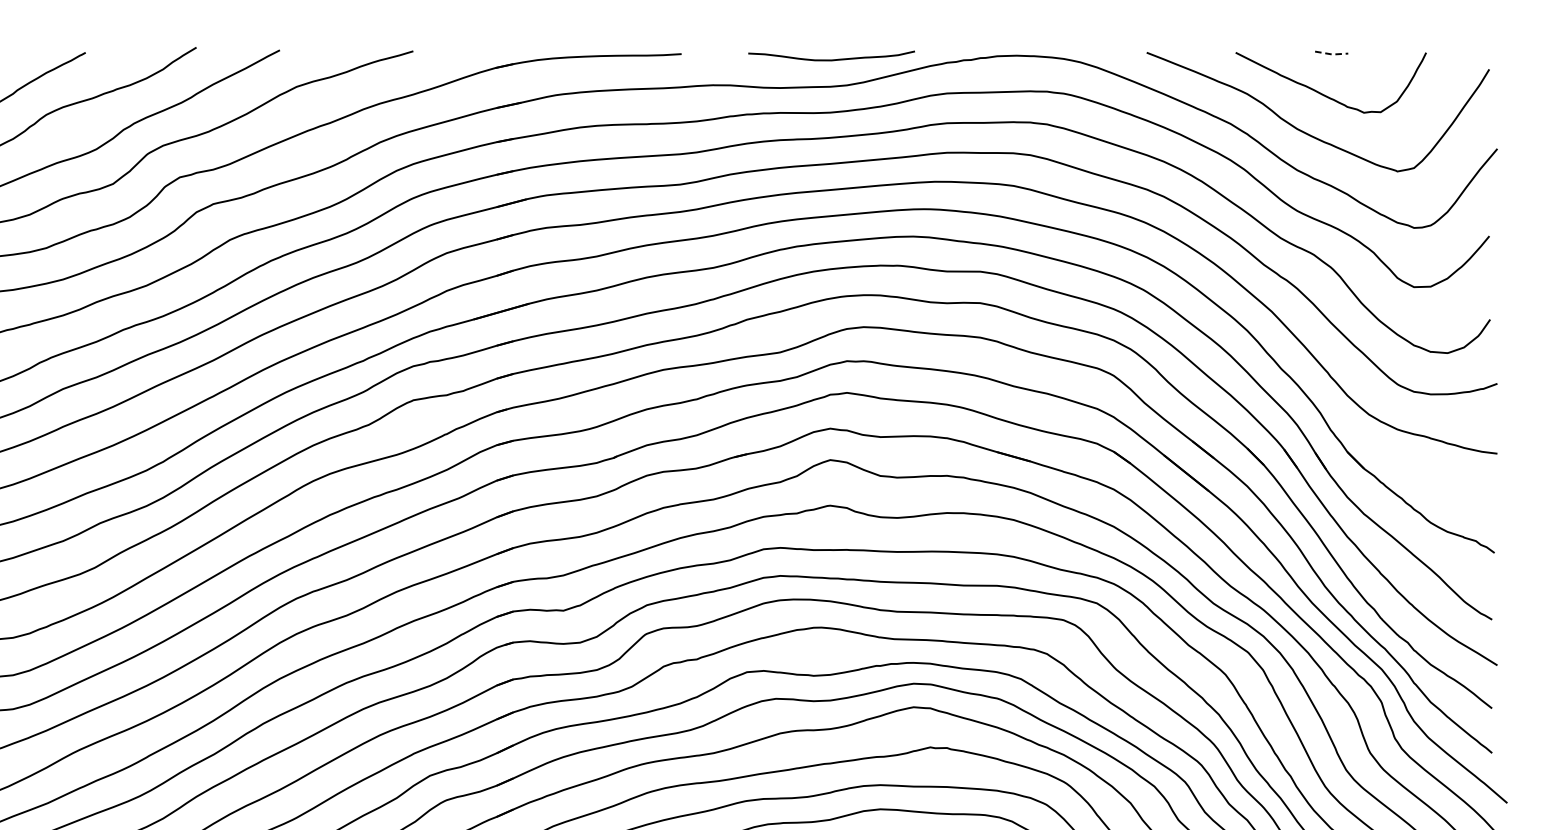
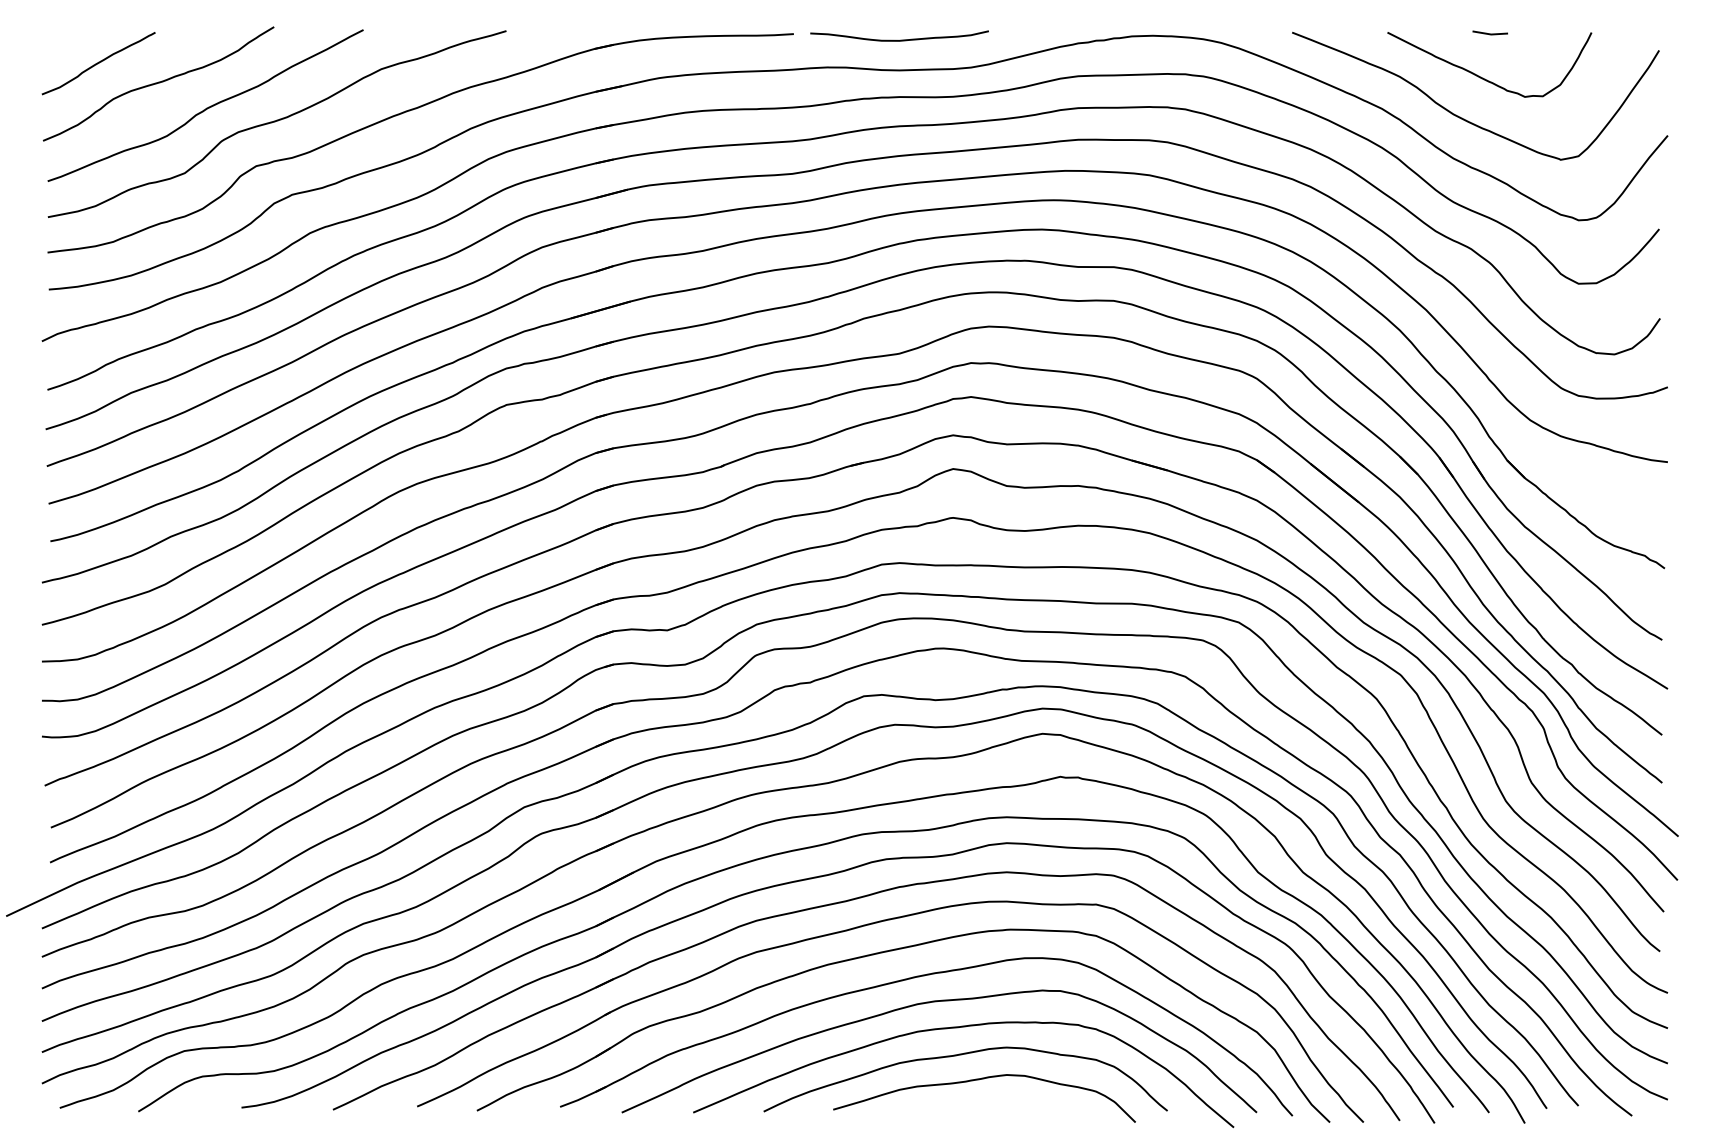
line: (1332, 54) -> (1491, 34), dashed -> solid
curve: (832, 59) -> (900, 39), moved

